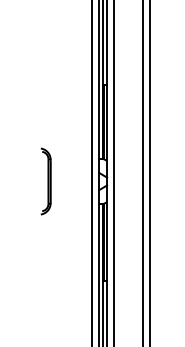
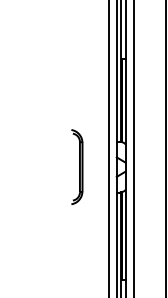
part: (45, 181) -> (76, 167), moved

